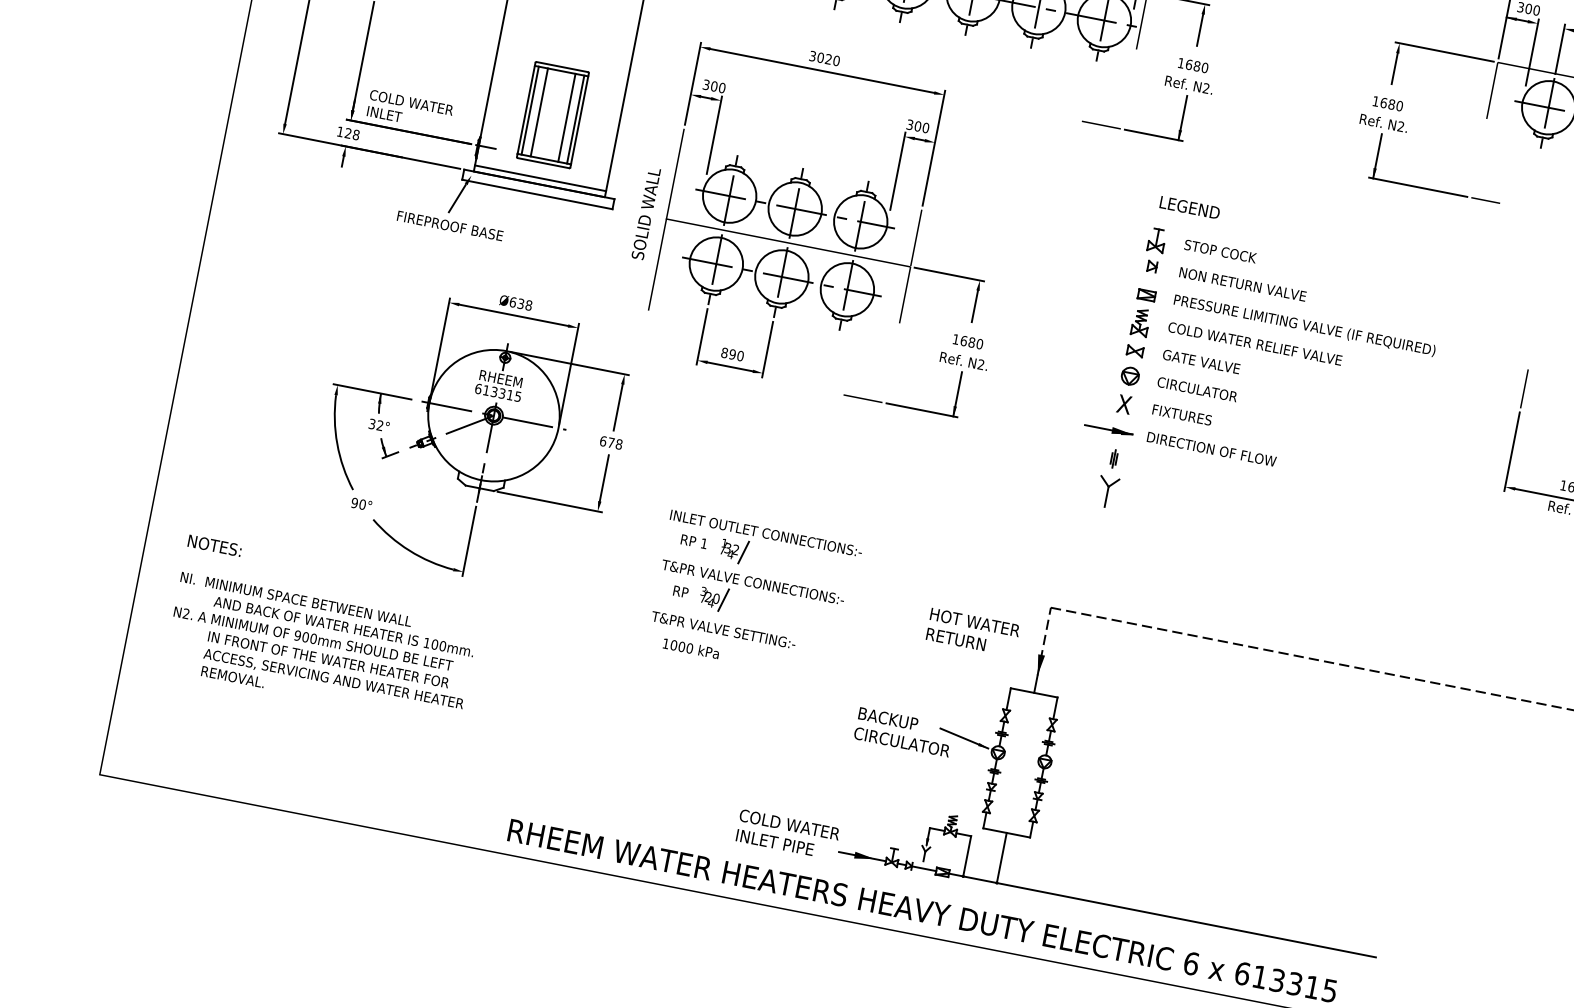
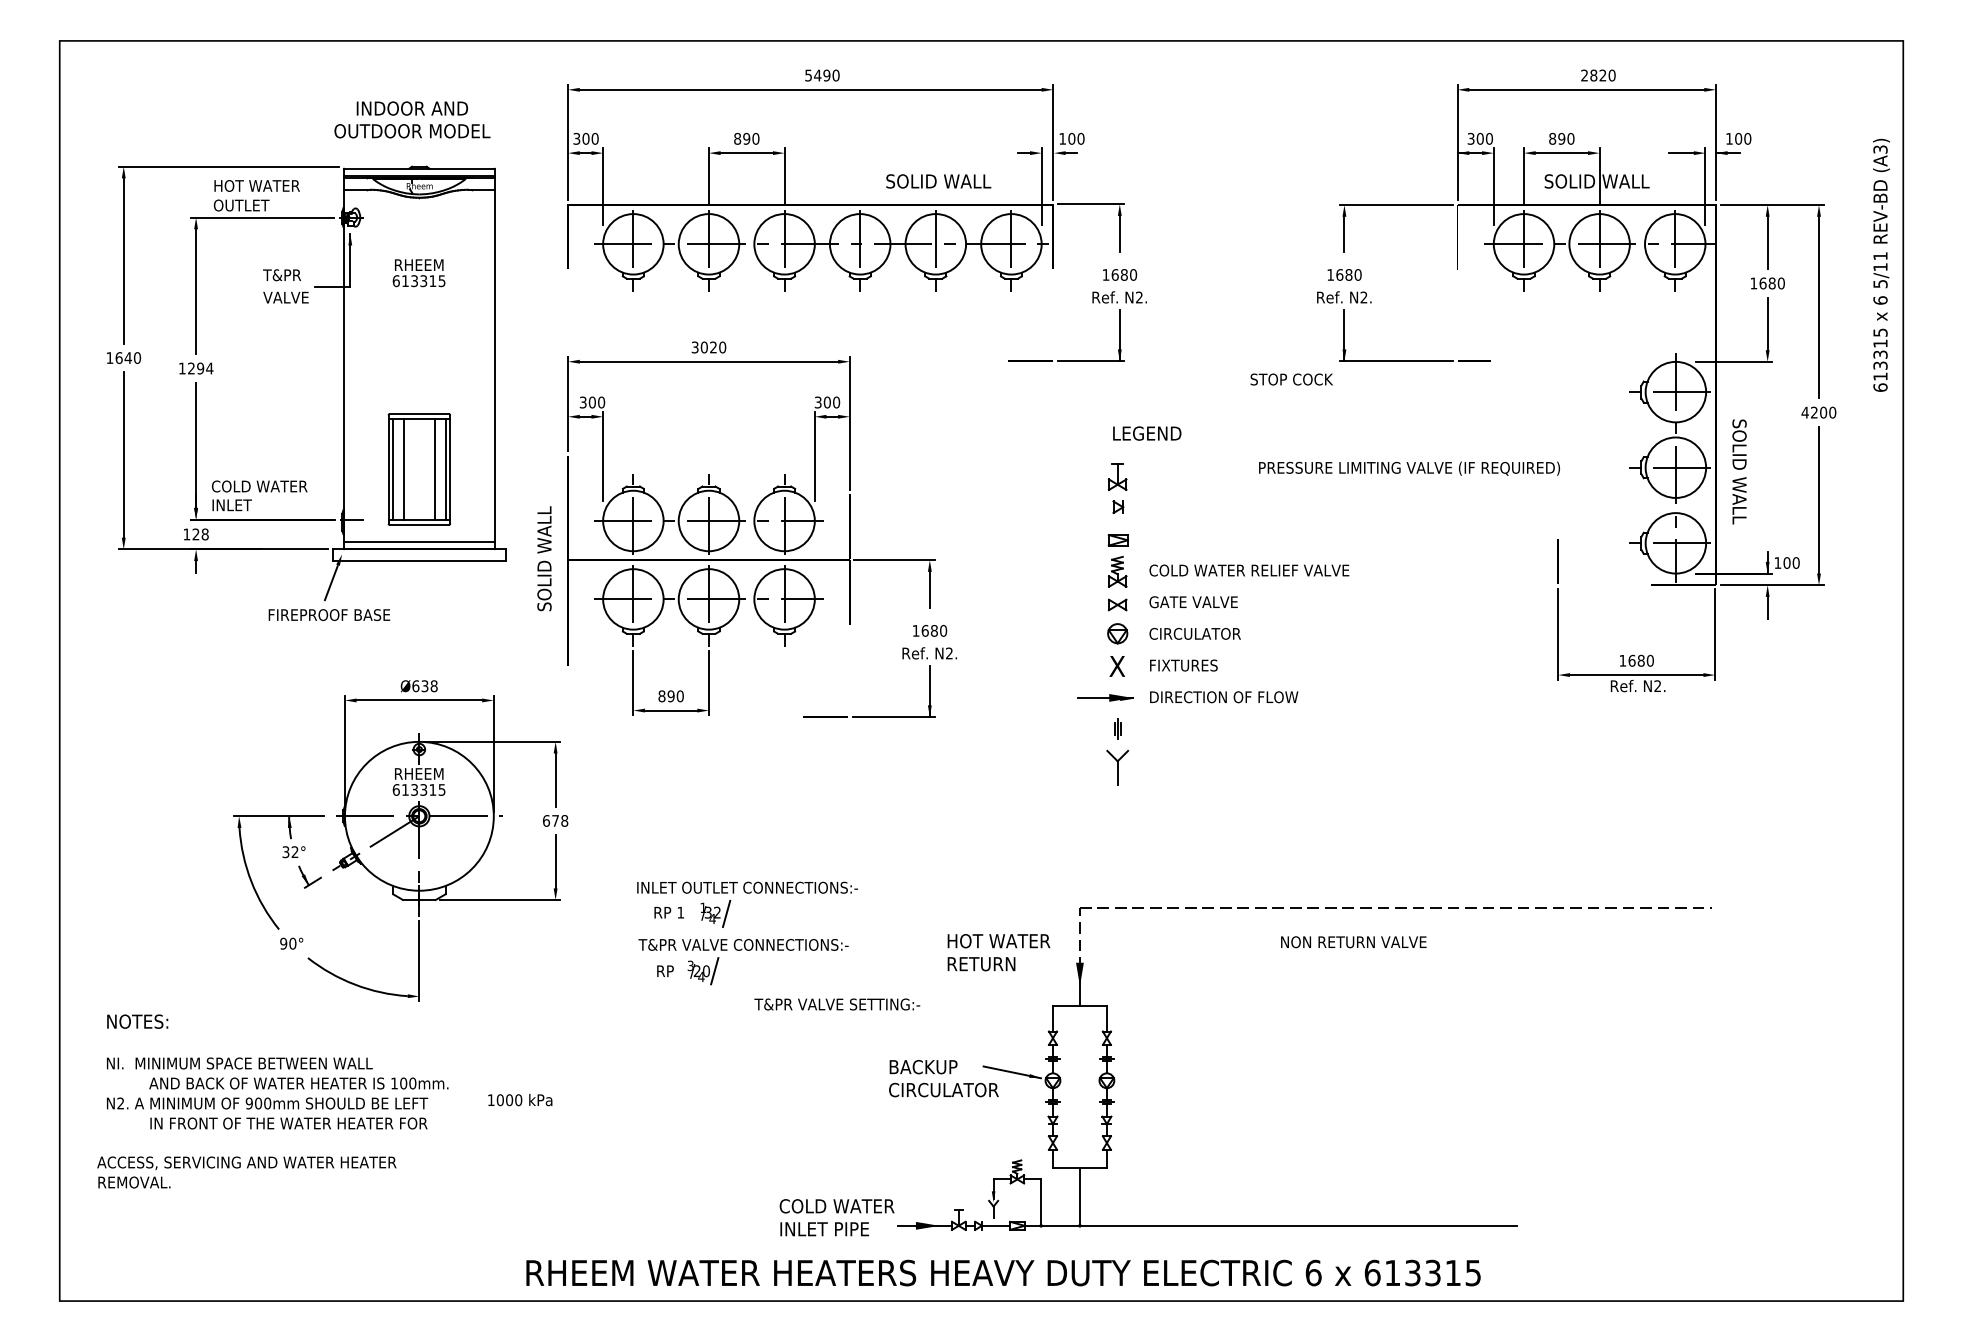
text: (1220, 251) -> (1291, 379), moved
text: (1242, 284) -> (1353, 942), moved
text: (1304, 325) -> (1409, 468), moved
text: (723, 630) -> (837, 1004), moved
text: (691, 649) -> (520, 1100), moved
text: (331, 687) -> (246, 1172), moved

